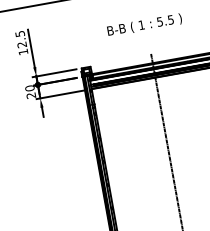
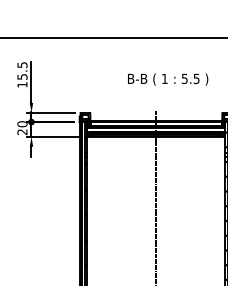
text: (145, 25) -> (168, 79), moved
text: (22, 44) -> (22, 76), 12.5 -> 15.5

